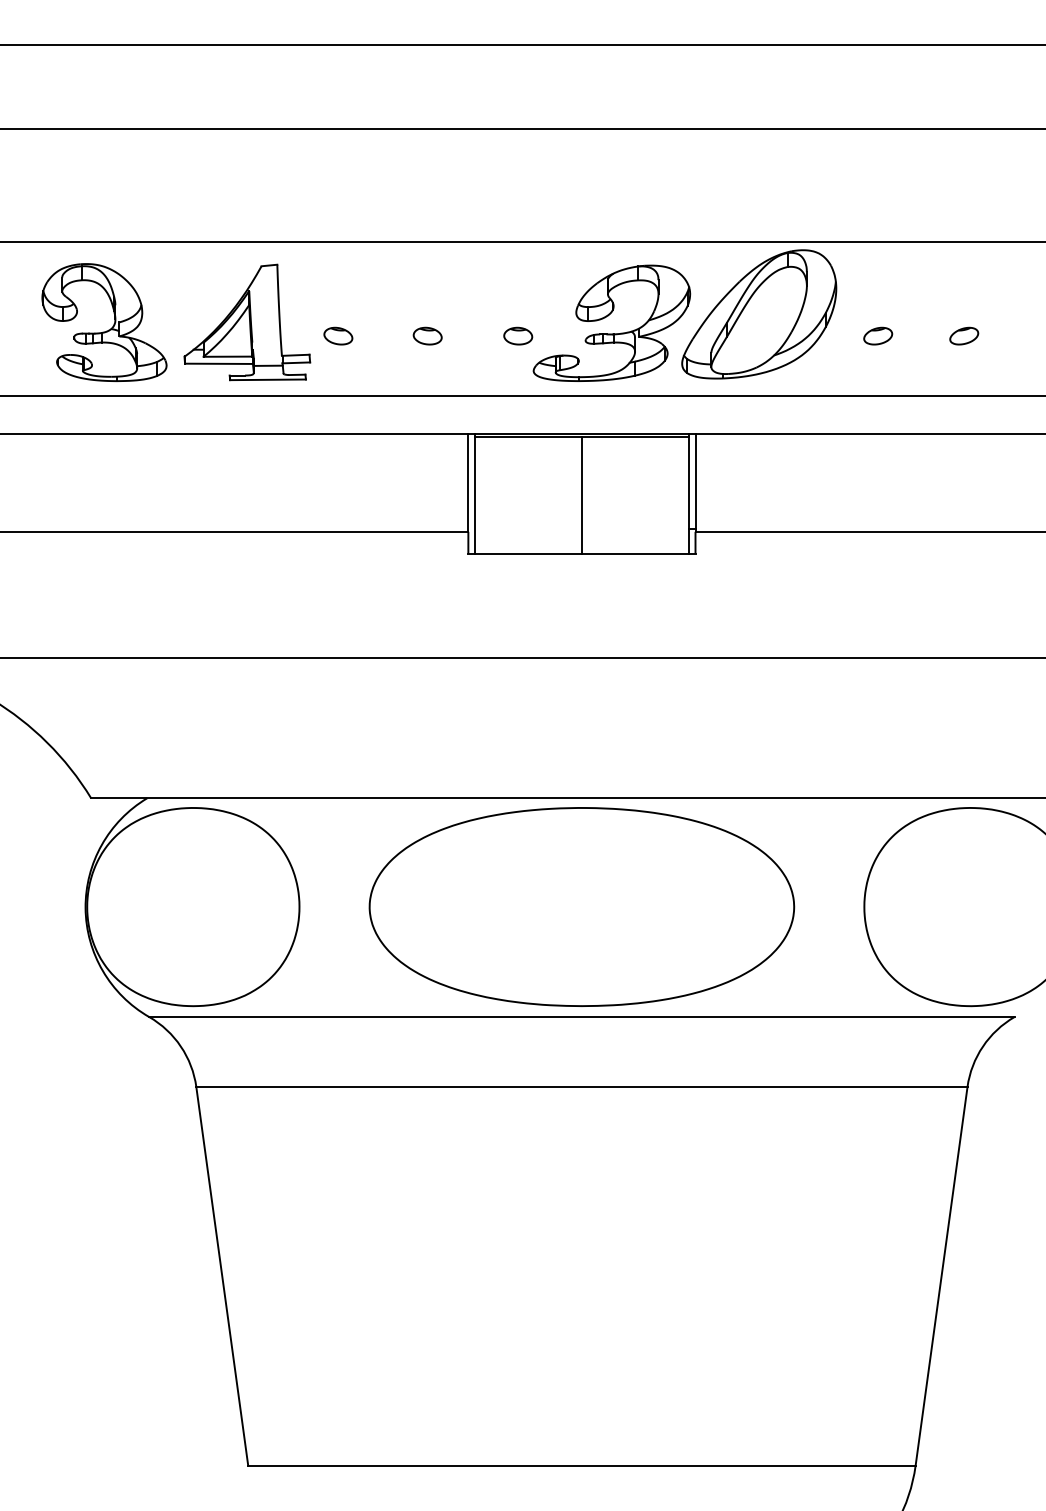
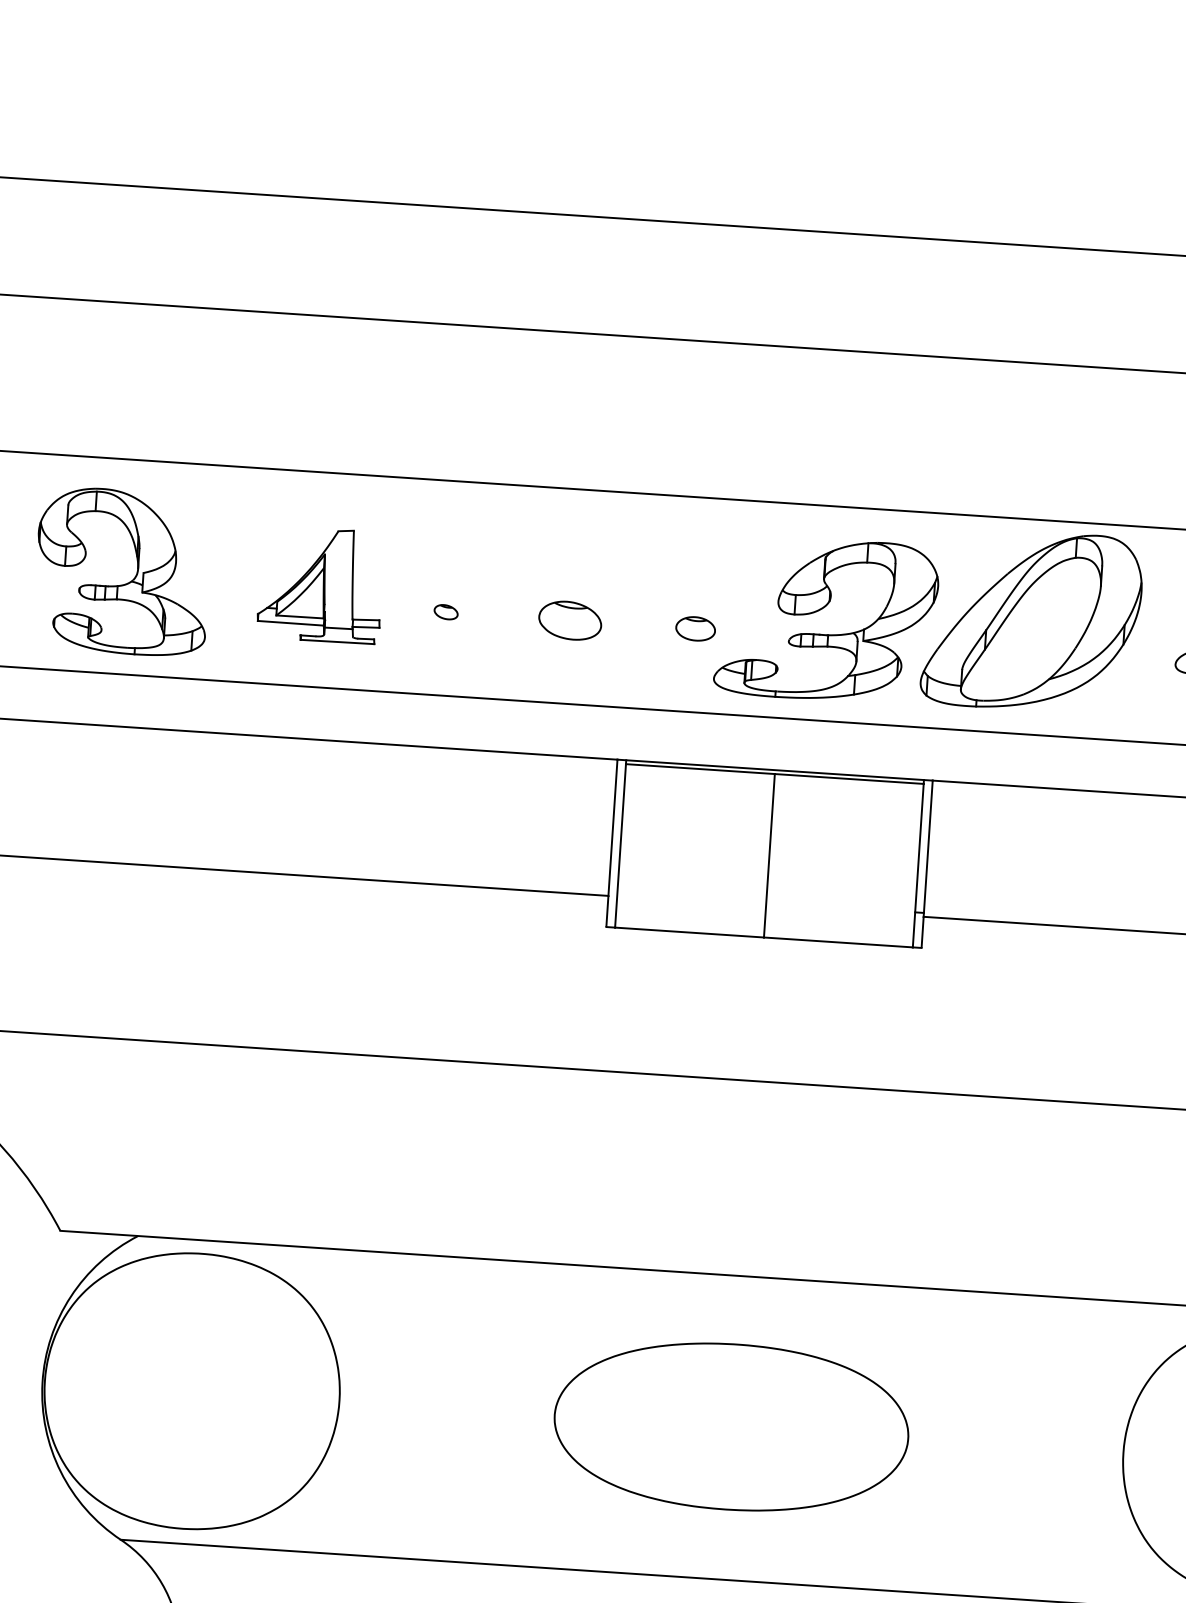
part: (247, 322) -> (321, 584), size x0.7
part: (338, 335) -> (446, 611), size x0.6
part: (427, 335) -> (569, 619), size x1.6
part: (581, 906) -> (730, 1426), size x0.6

